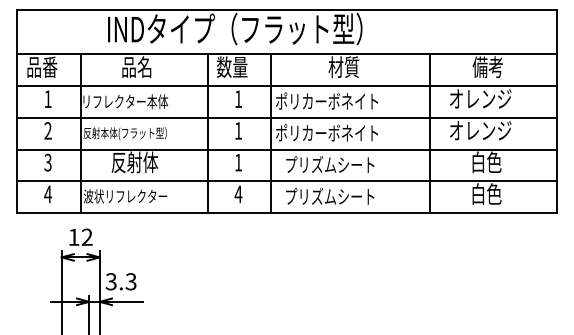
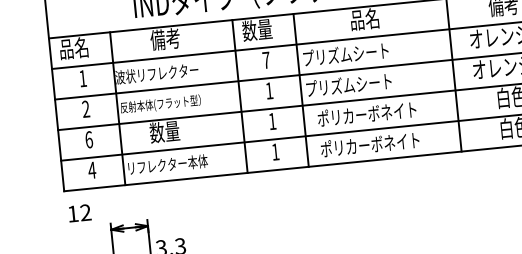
text: (49, 66) -> (81, 47), 品番 -> 品名
text: (343, 66) -> (364, 18), 材質 -> 品名
text: (136, 67) -> (165, 39), 品名 -> 備考
text: (238, 98) -> (266, 59), 1 -> 7
text: (327, 100) -> (352, 53), ポリカーボネイト -> プリズムシート
text: (125, 101) -> (157, 73), リフレクター本体 -> 波状リフレクター
text: (326, 132) -> (354, 84), ポリカーボネイト -> プリズムシート
text: (47, 162) -> (88, 139), 3 -> 6
text: (134, 162) -> (172, 131), 反射体 -> 数量
text: (336, 164) -> (367, 113), プリズムシート -> ポリカーボネイト
text: (238, 194) -> (275, 152), 4 -> 1
text: (336, 195) -> (370, 143), プリズムシート -> ポリカーボネイト
text: (125, 196) -> (166, 164), 波状リフレクター -> リフレクター本体
text: (80, 236) -> (79, 212), moved

